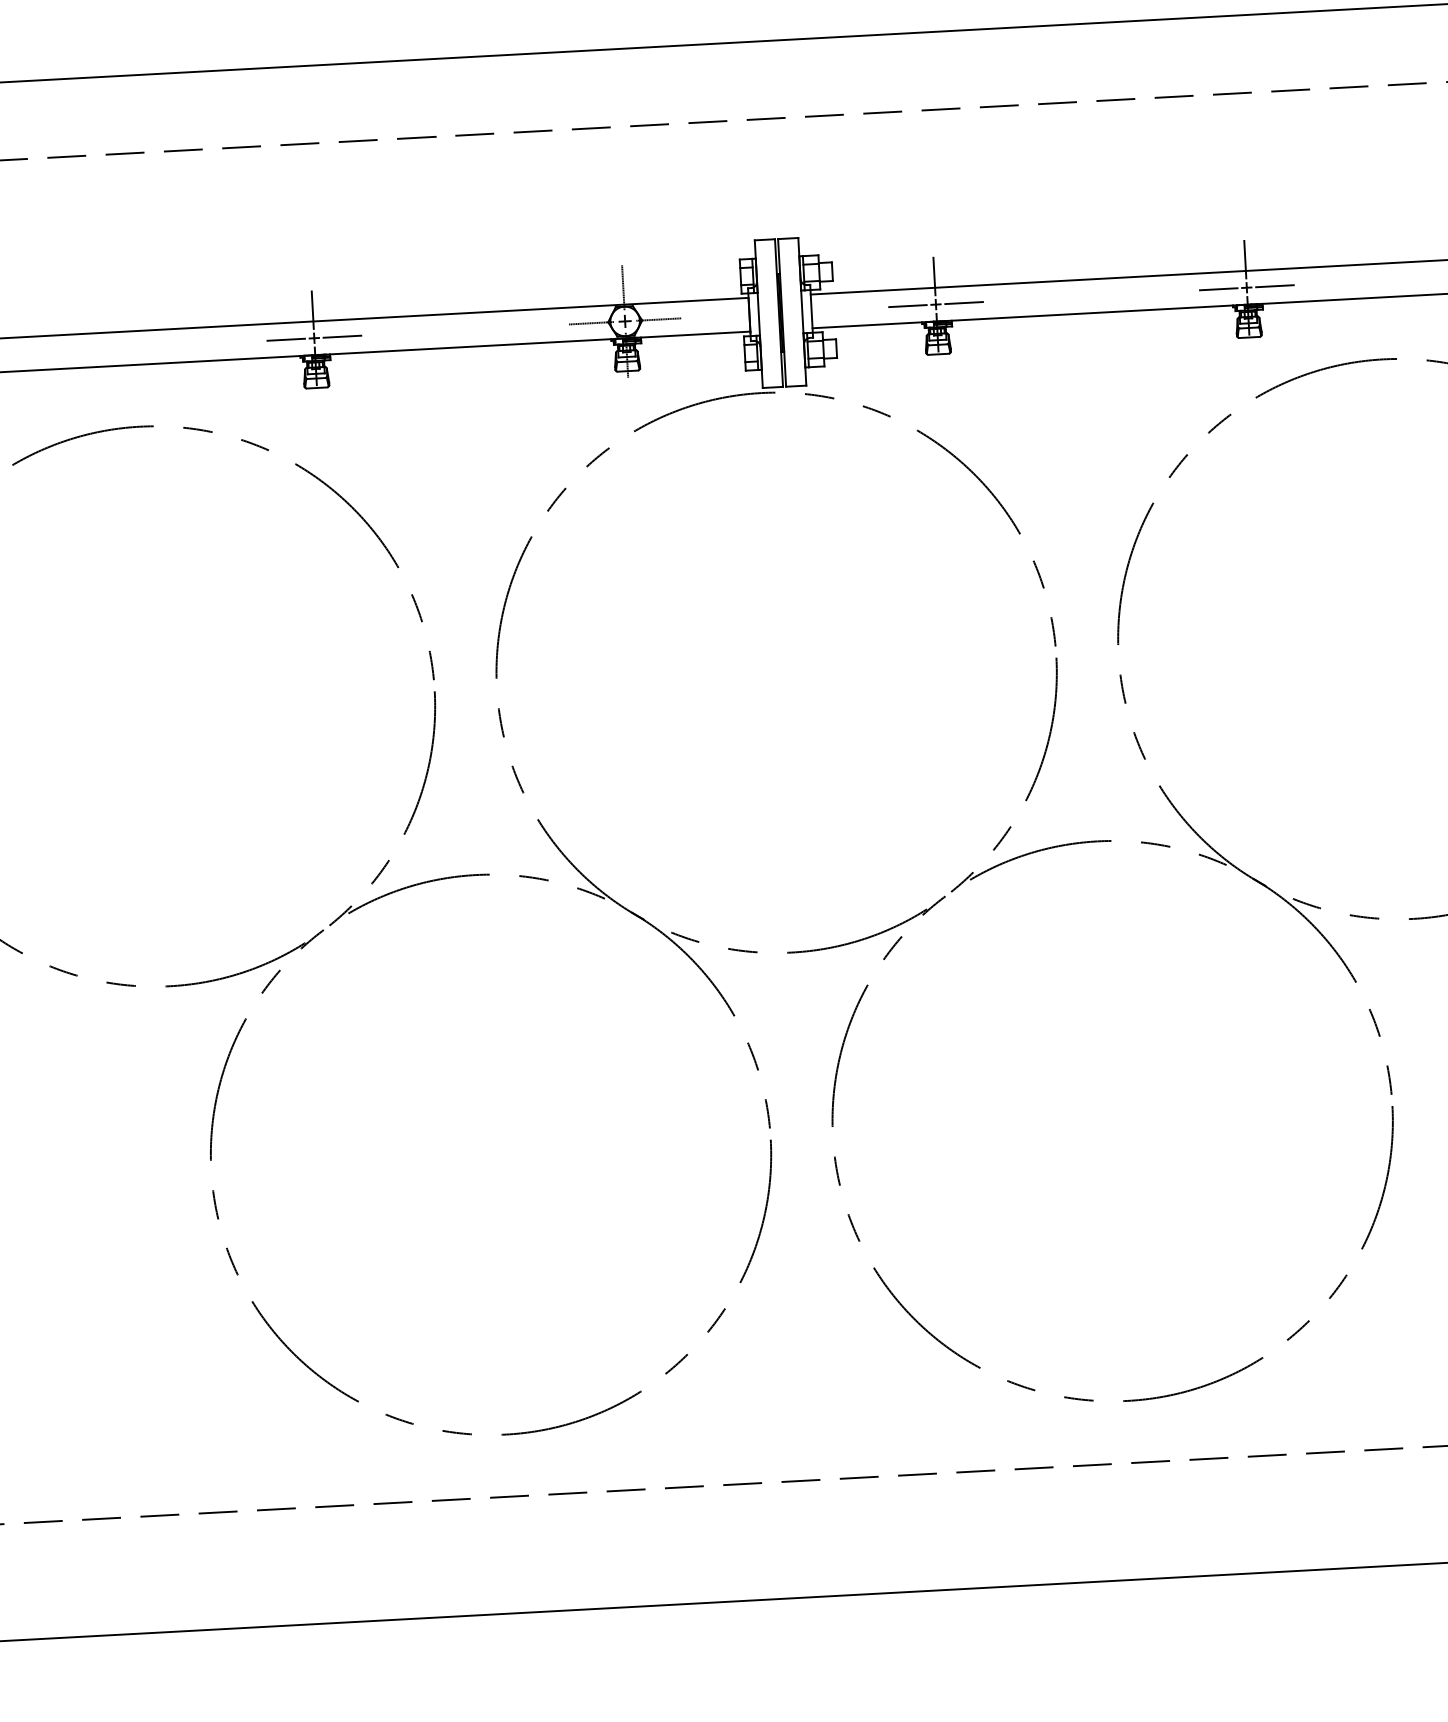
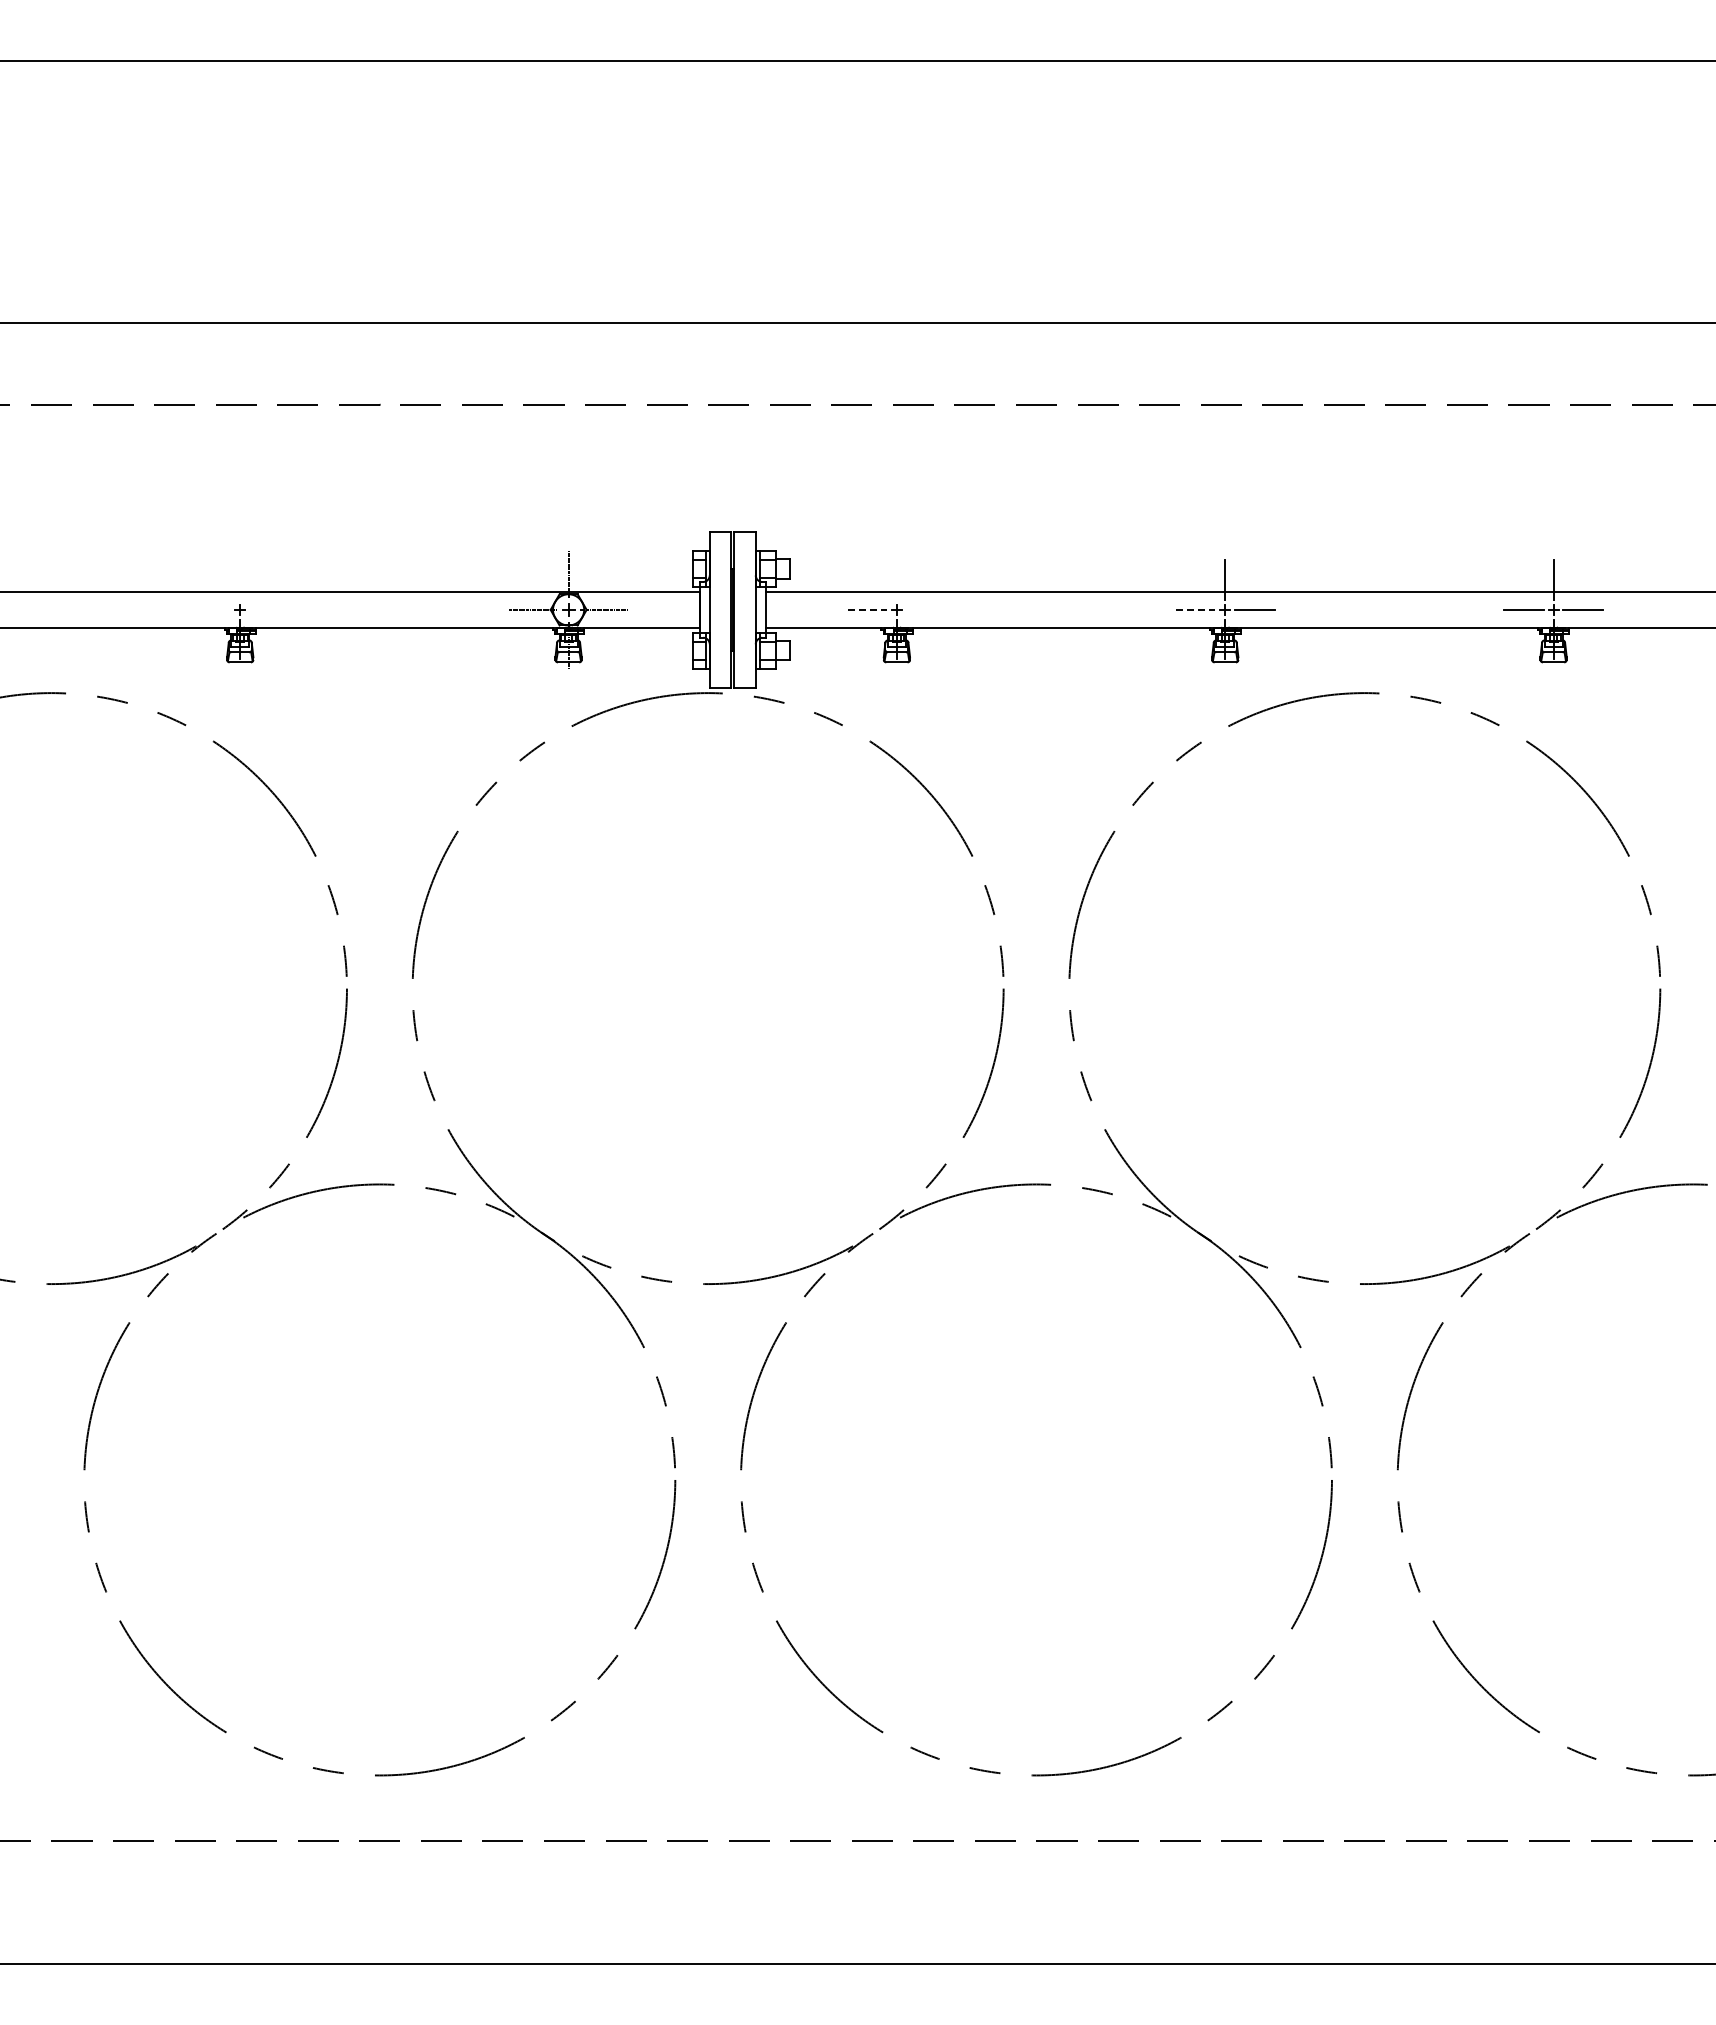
line: (934, 276) -> (896, 580), removed
line: (1218, 288) -> (1195, 609), solid -> dashed
line: (963, 302) -> (926, 609), removed
line: (908, 305) -> (867, 609), solid -> dashed
line: (313, 310) -> (240, 580), removed
line: (341, 336) -> (269, 609), removed
line: (286, 339) -> (210, 609), removed

